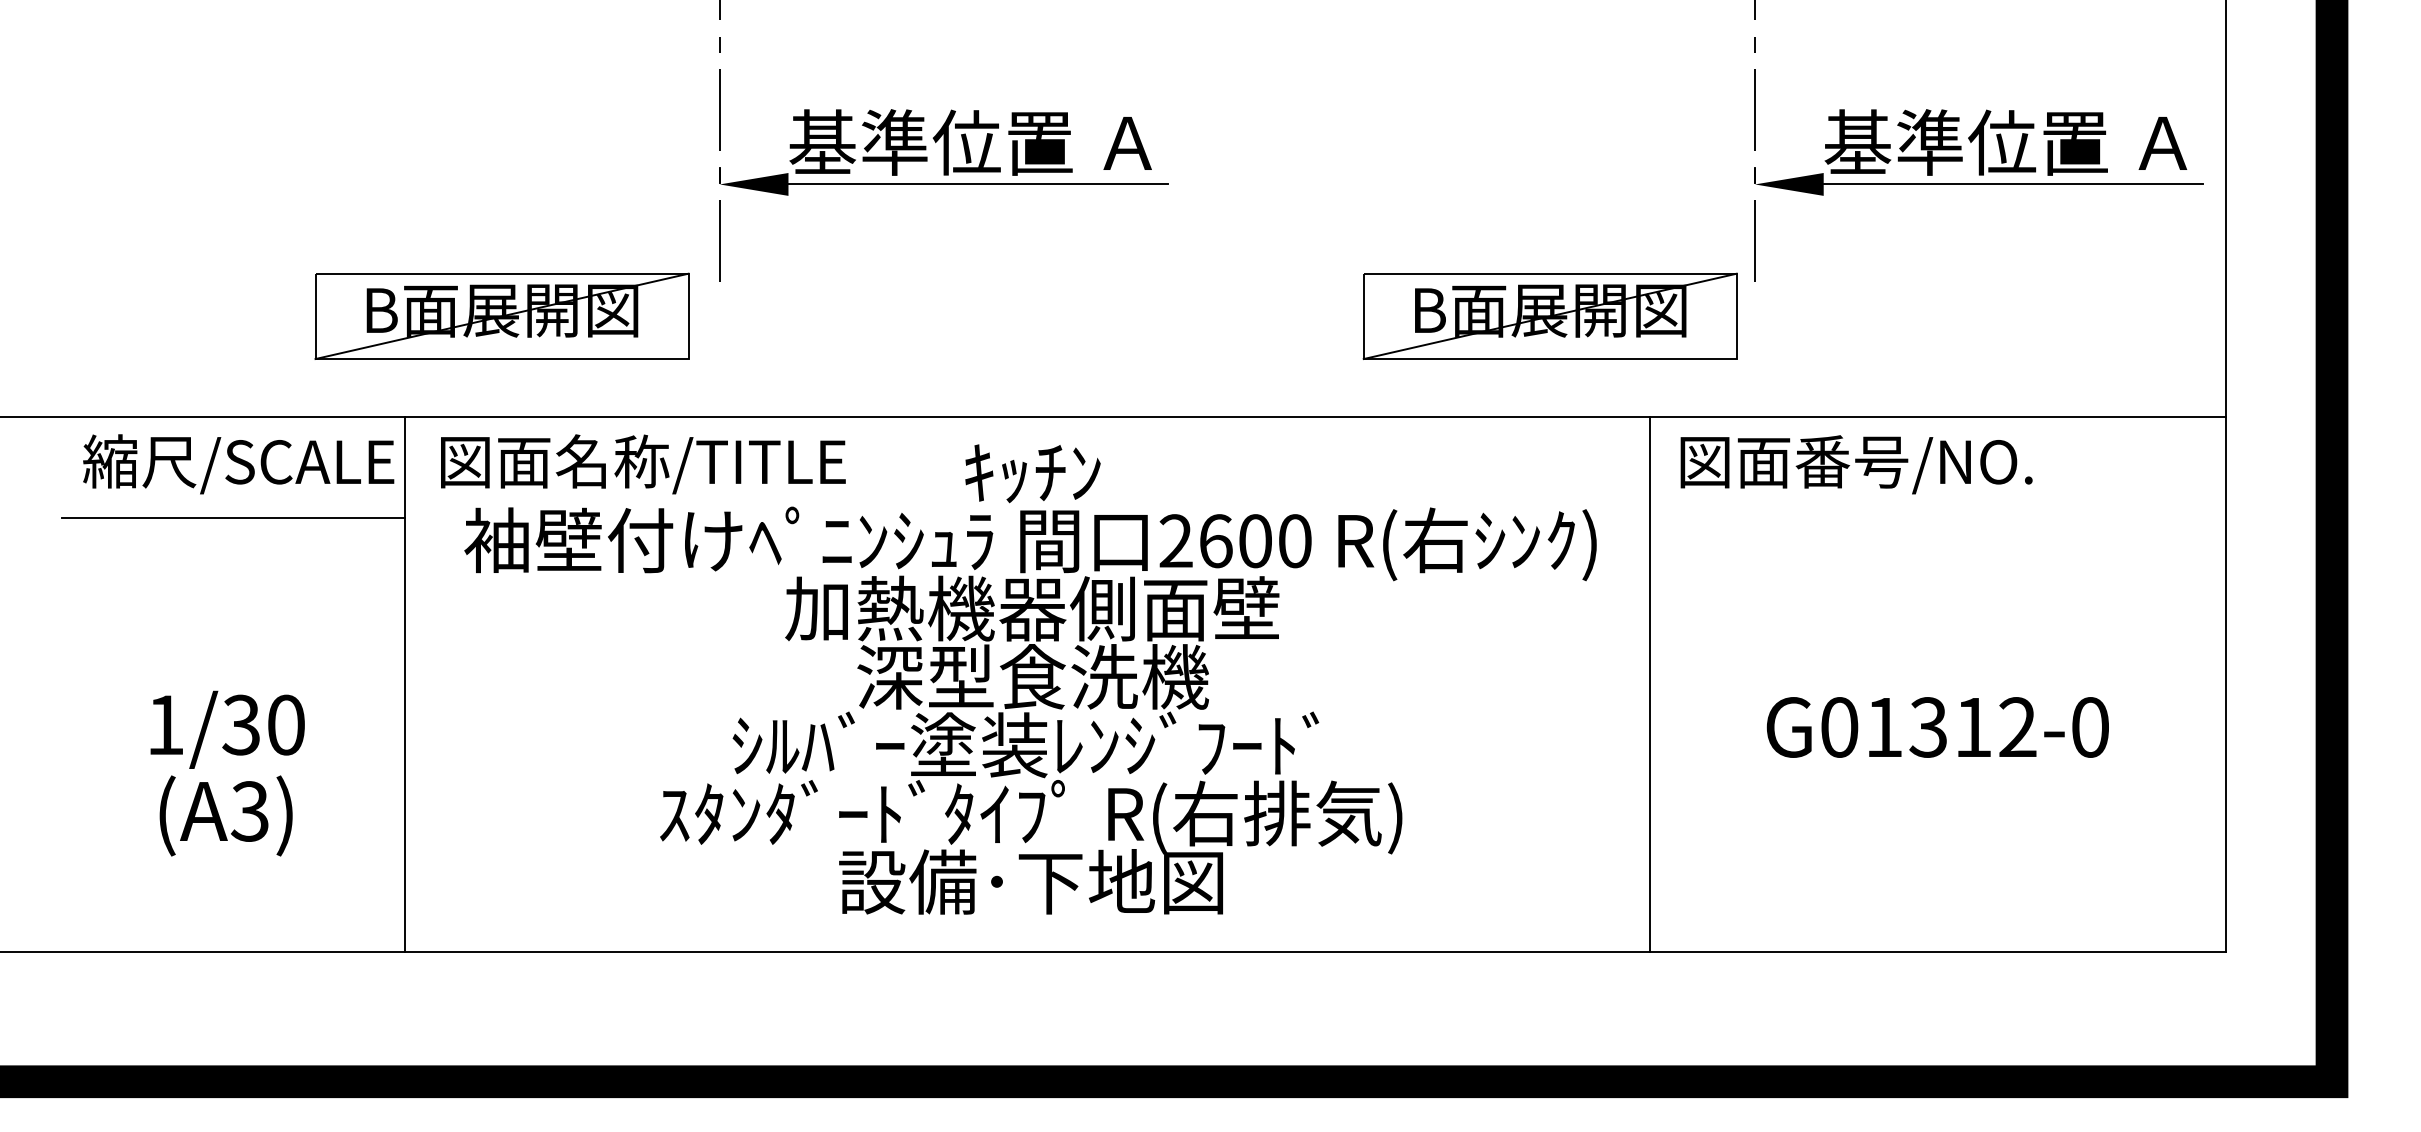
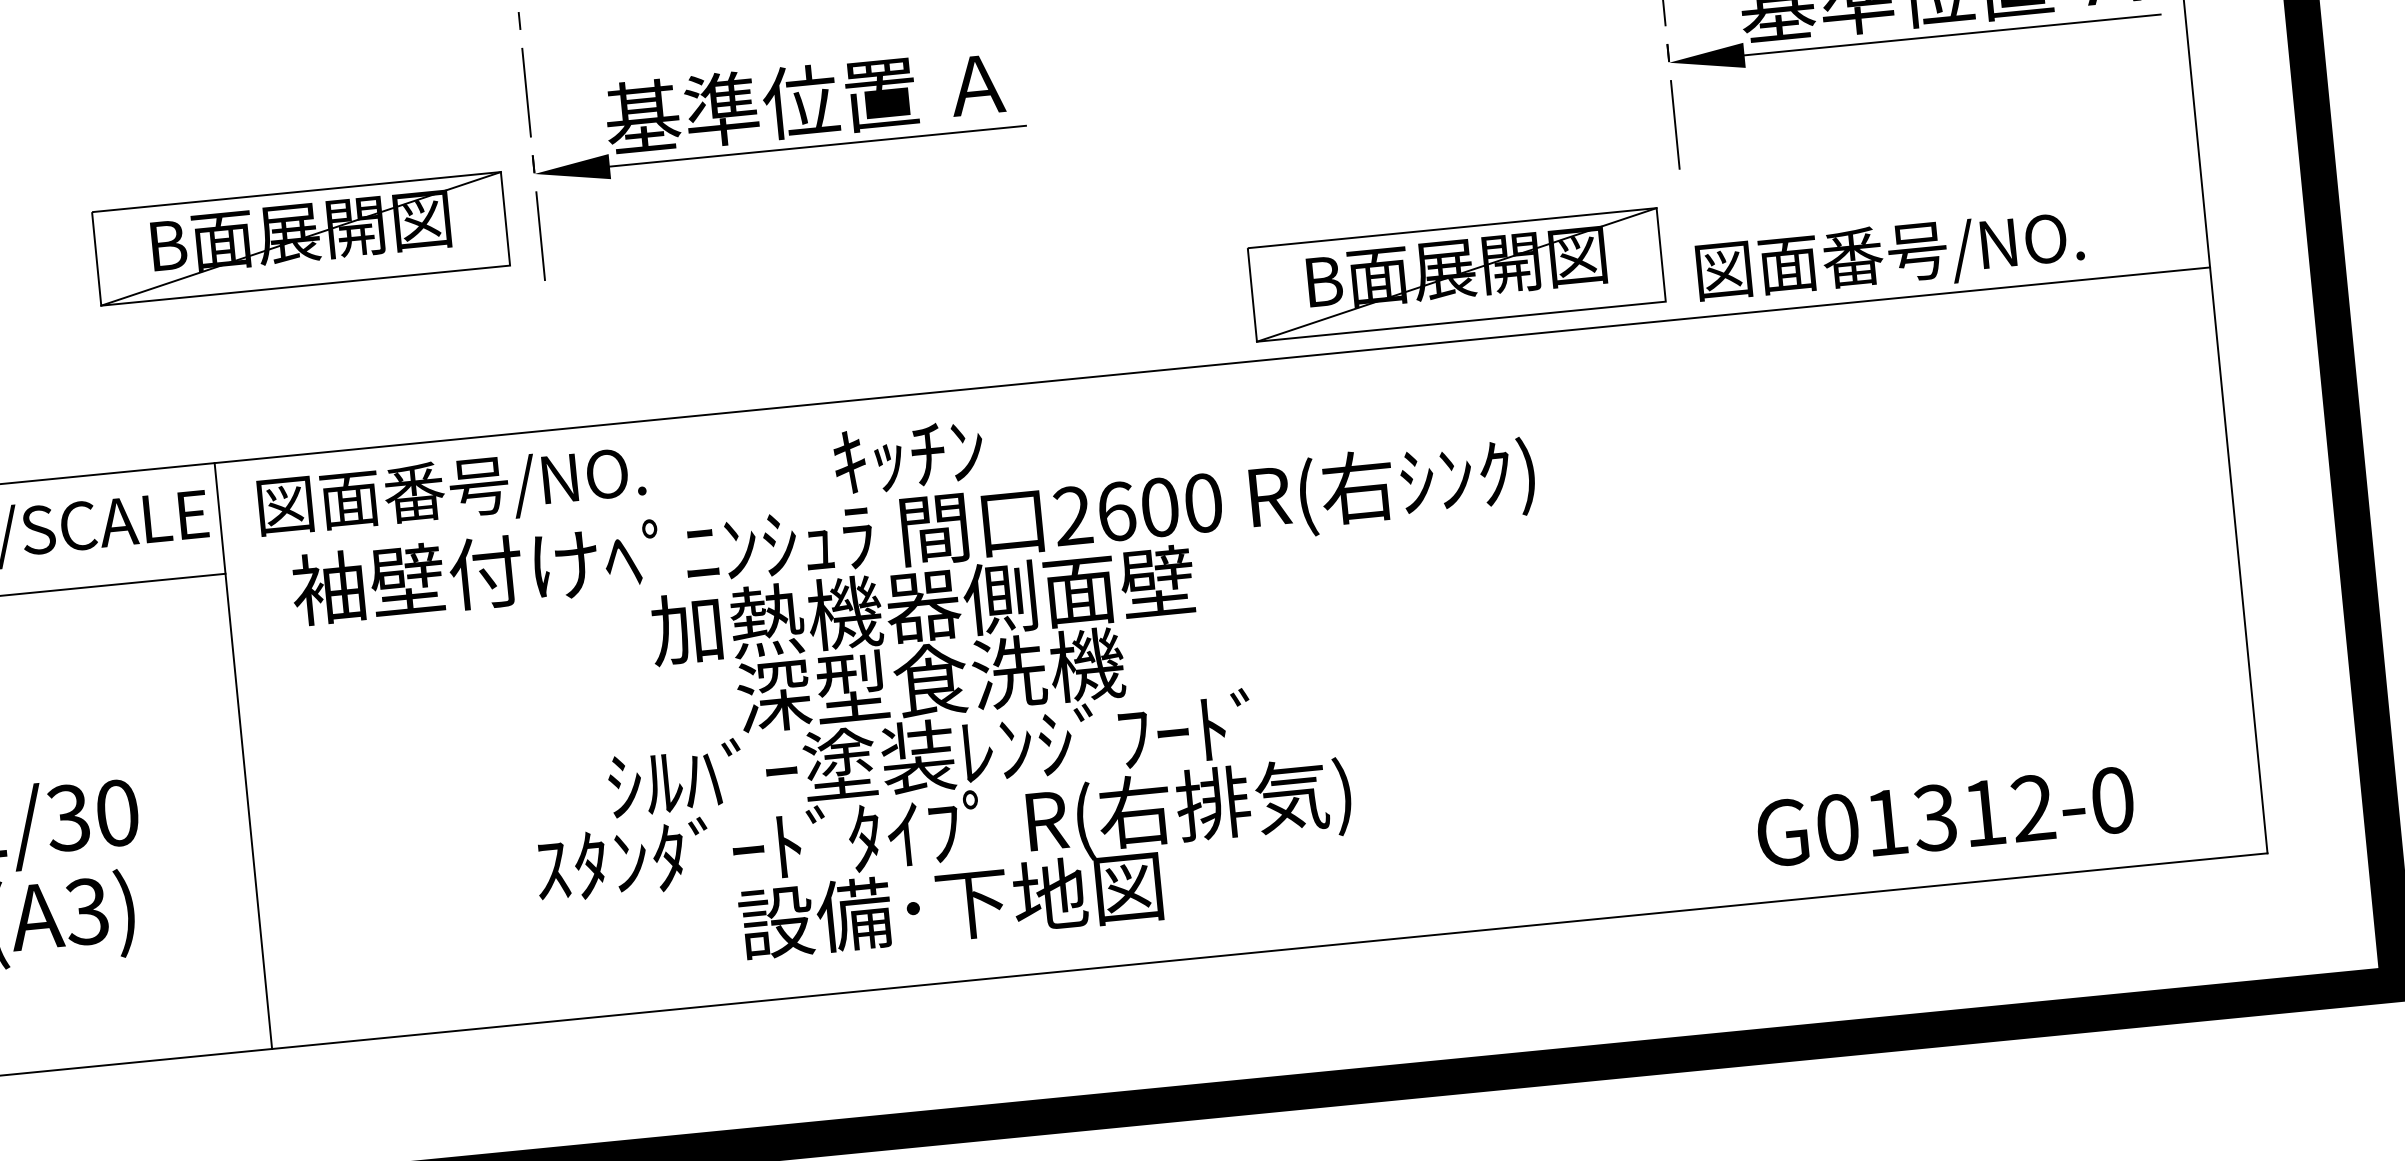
part: (501, 315) -> (300, 237), moved
part: (1549, 315) -> (1455, 274), moved
text: (700, 461) -> (543, 479), 図面名称/TITLE -> 図面番号/NO.
text: (1856, 464) -> (1890, 256), moved
line: (1649, 684) -> (1607, 622), removed
text: (1937, 727) -> (1945, 816), moved

